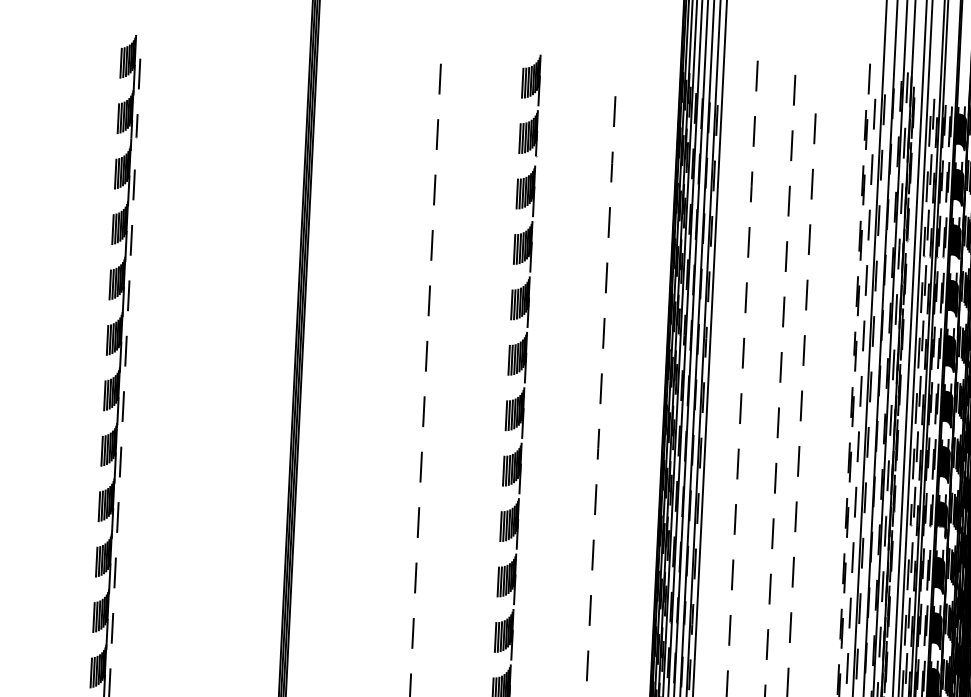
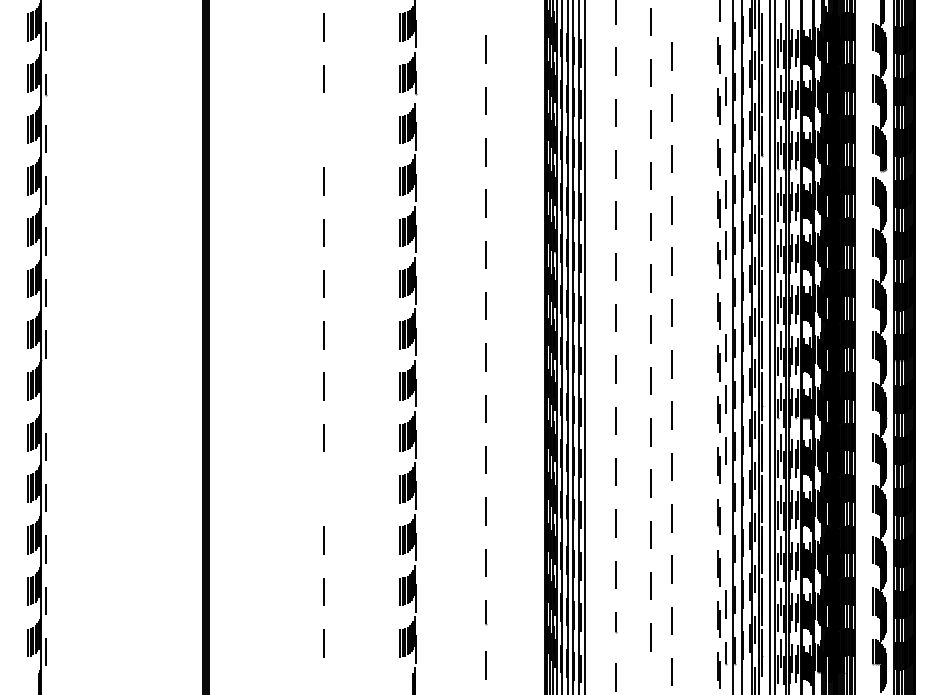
line: (874, 114) -> (726, 40), removed
line: (434, 189) -> (323, 129), removed
line: (869, 224) -> (726, 142), removed
line: (861, 390) -> (726, 296), removed
line: (120, 461) -> (45, 395), removed
line: (415, 578) -> (323, 489), removed
line: (850, 612) -> (726, 501), removed
line: (847, 668) -> (726, 553), removed

